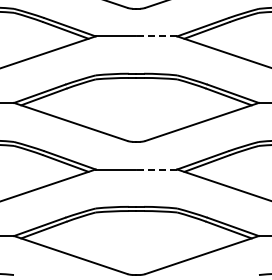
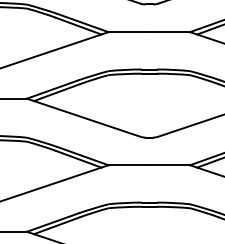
line: (156, 36) -> (169, 32), dashed -> solid
line: (156, 169) -> (169, 165), dashed -> solid

